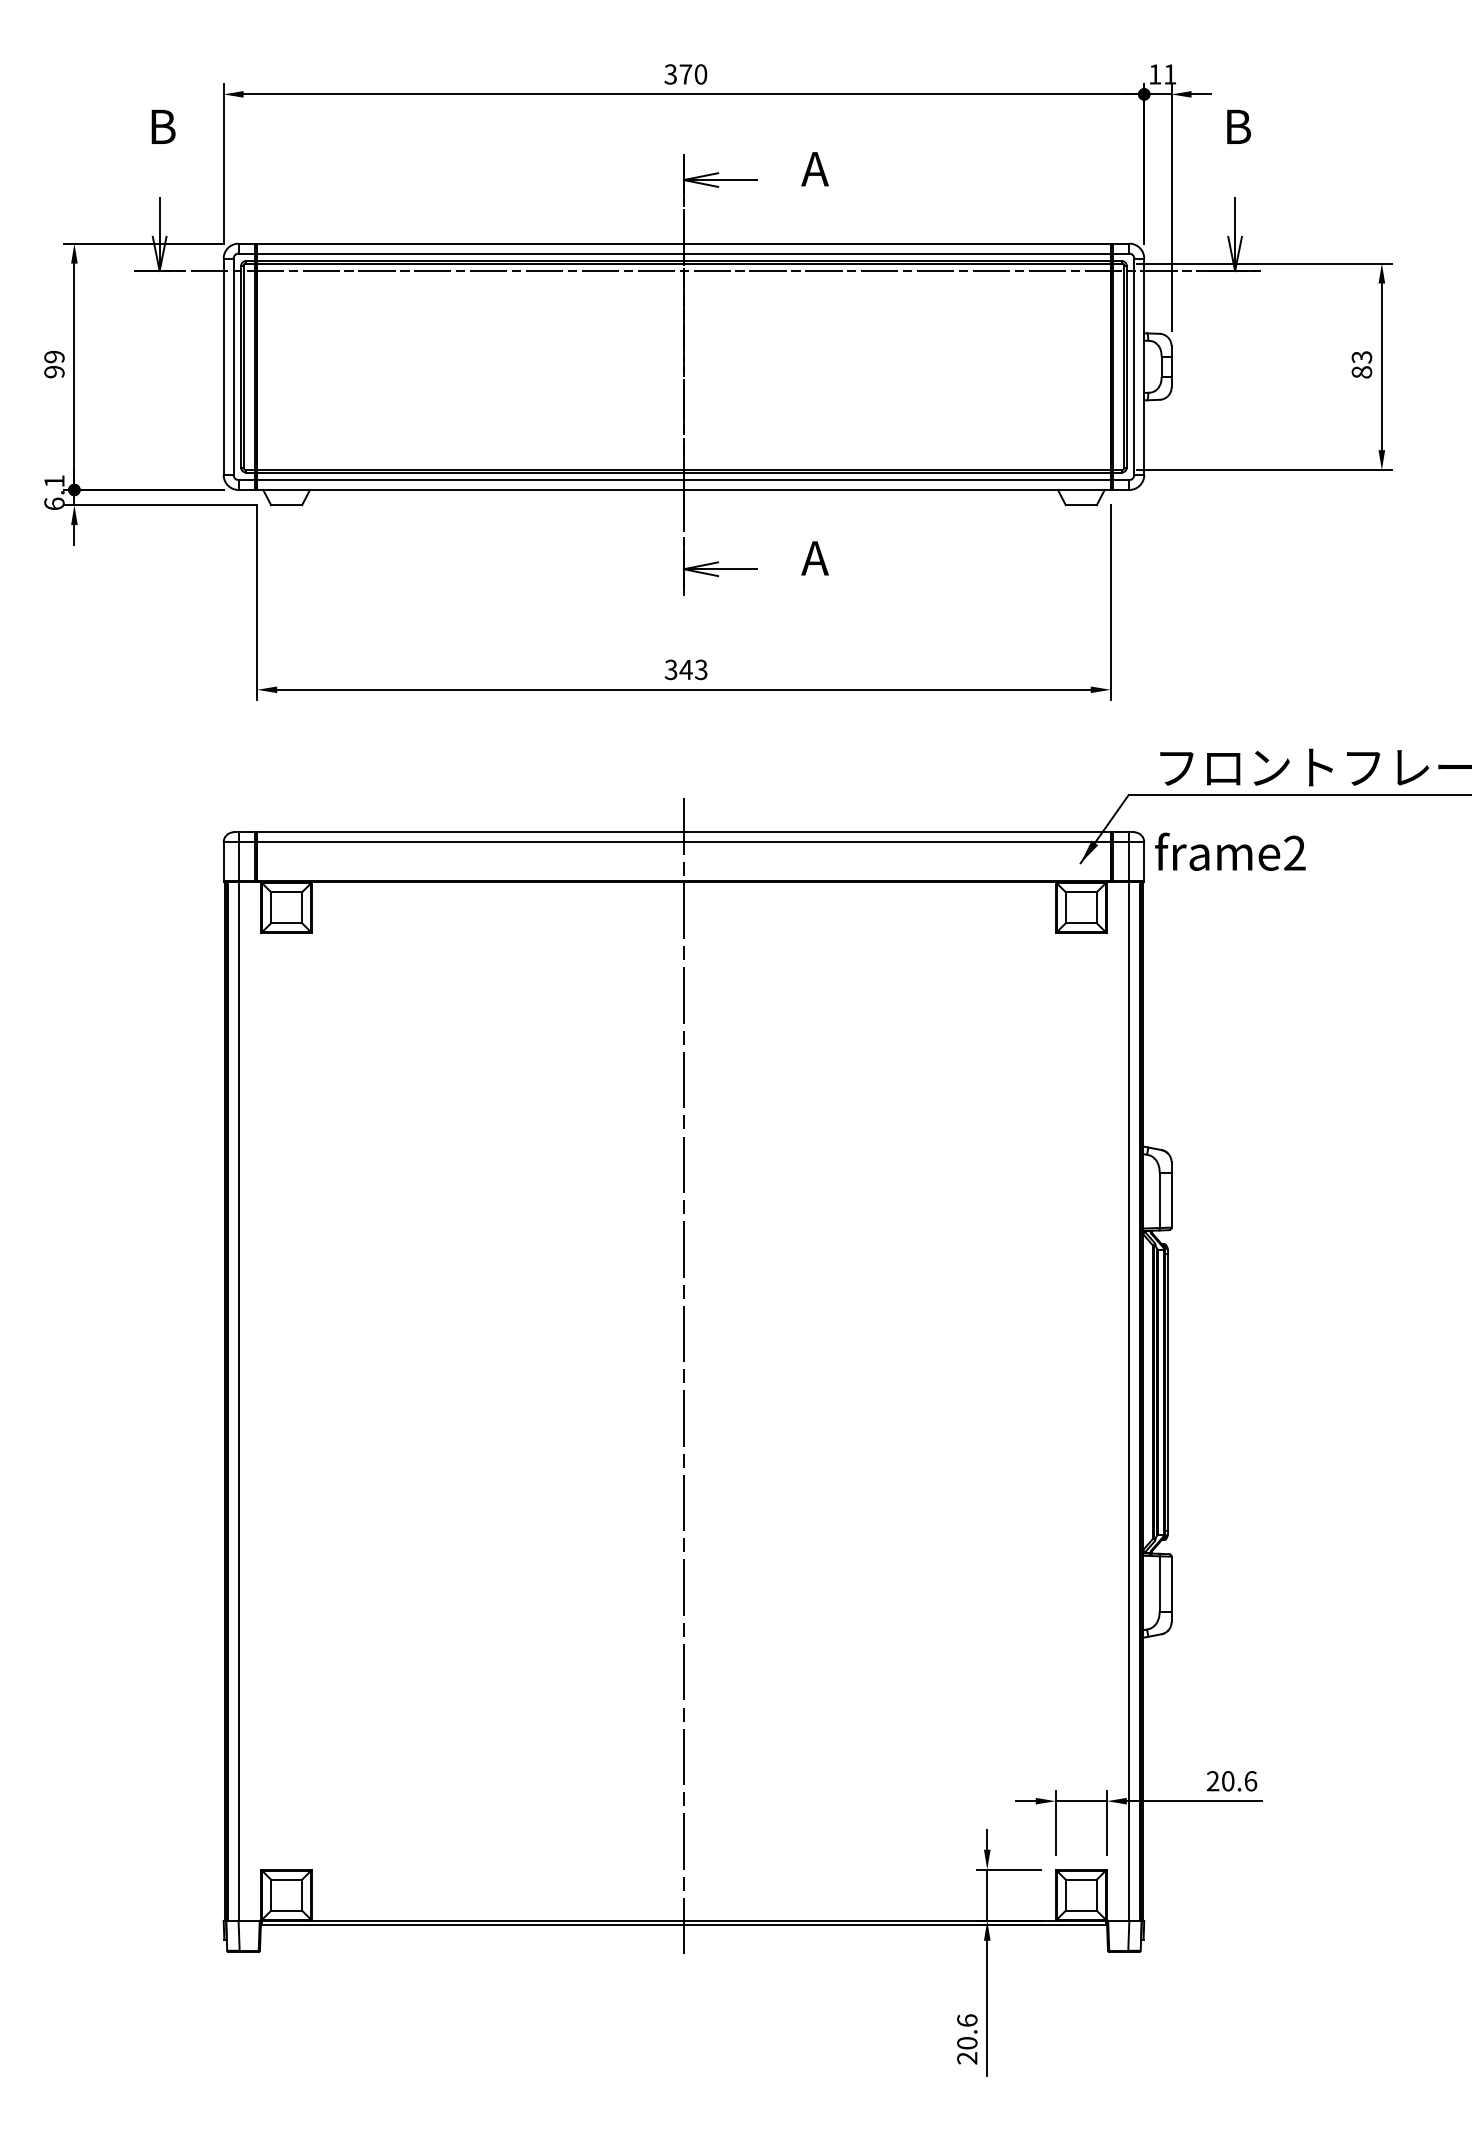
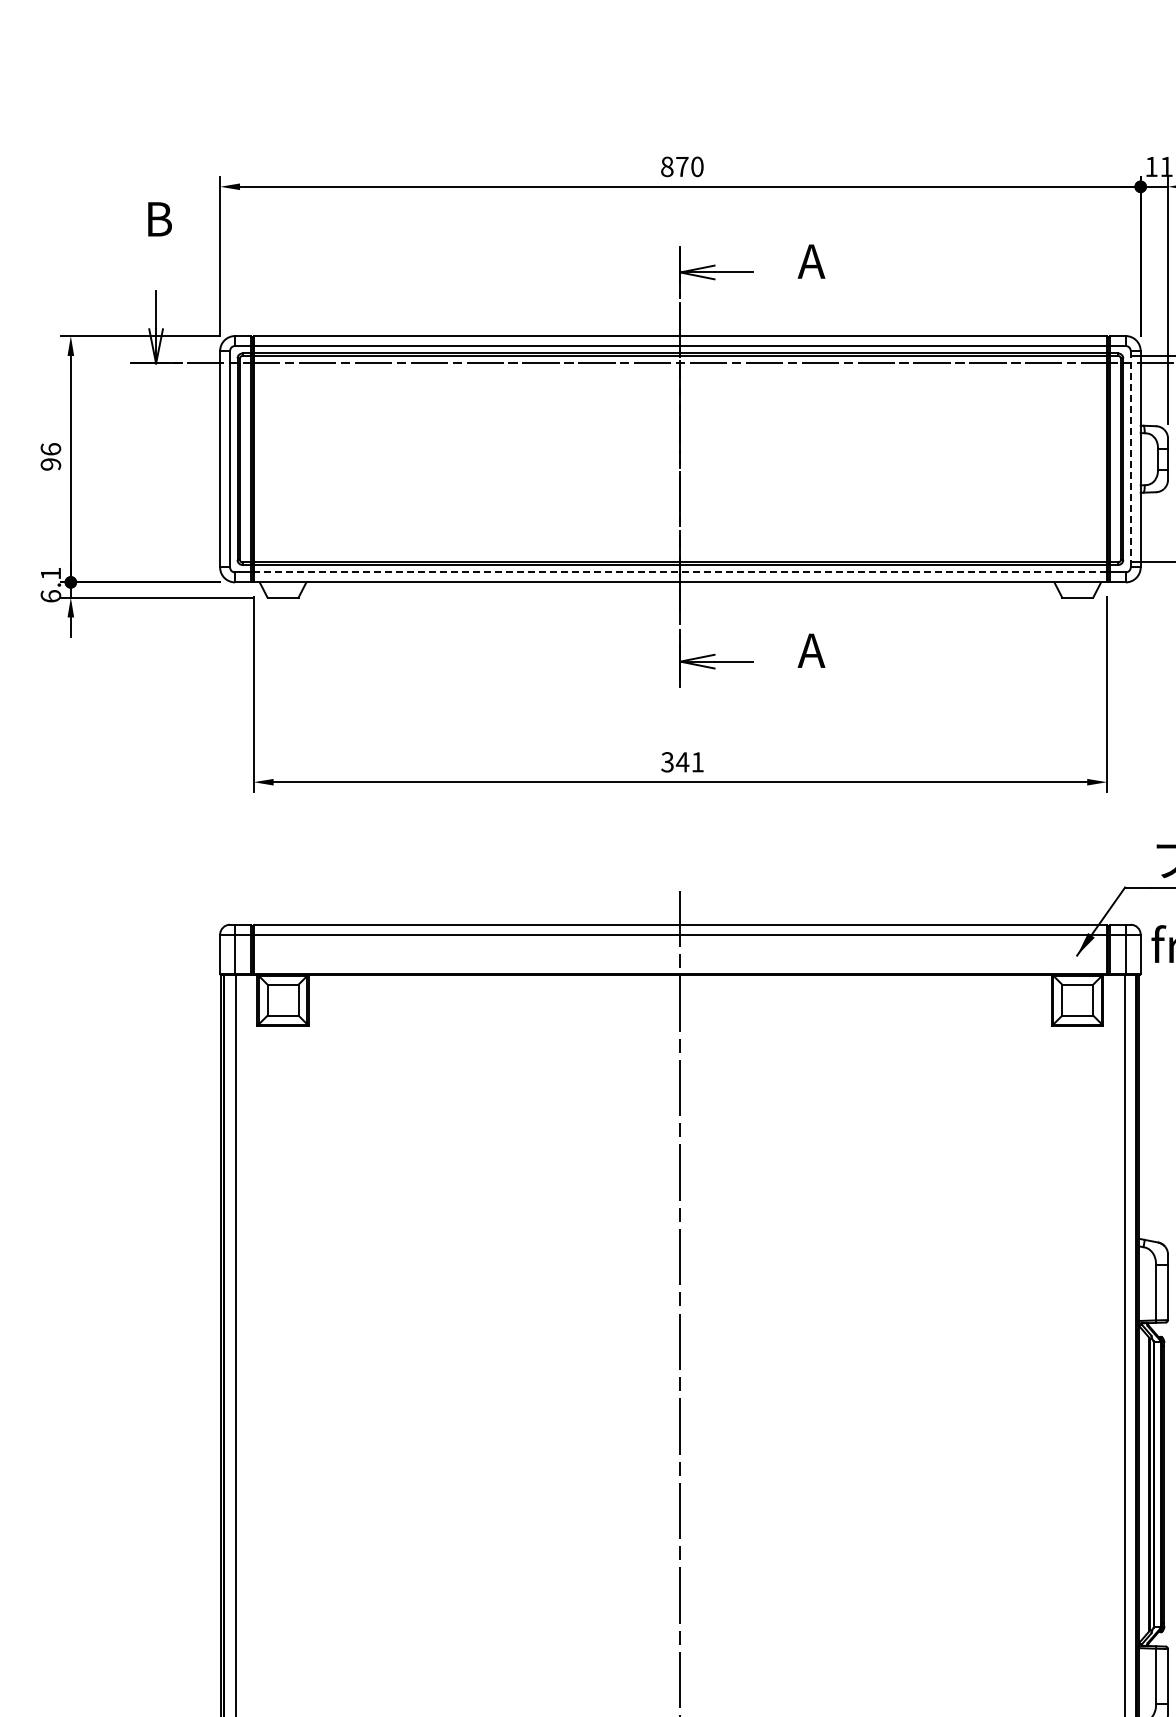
text: (670, 74) -> (666, 166), 370 -> 870
text: (54, 356) -> (50, 448), 99 -> 96
line: (1134, 367) -> (1130, 459), solid -> dashed
line: (683, 480) -> (679, 572), solid -> dashed
text: (700, 669) -> (696, 761), 343 -> 341

